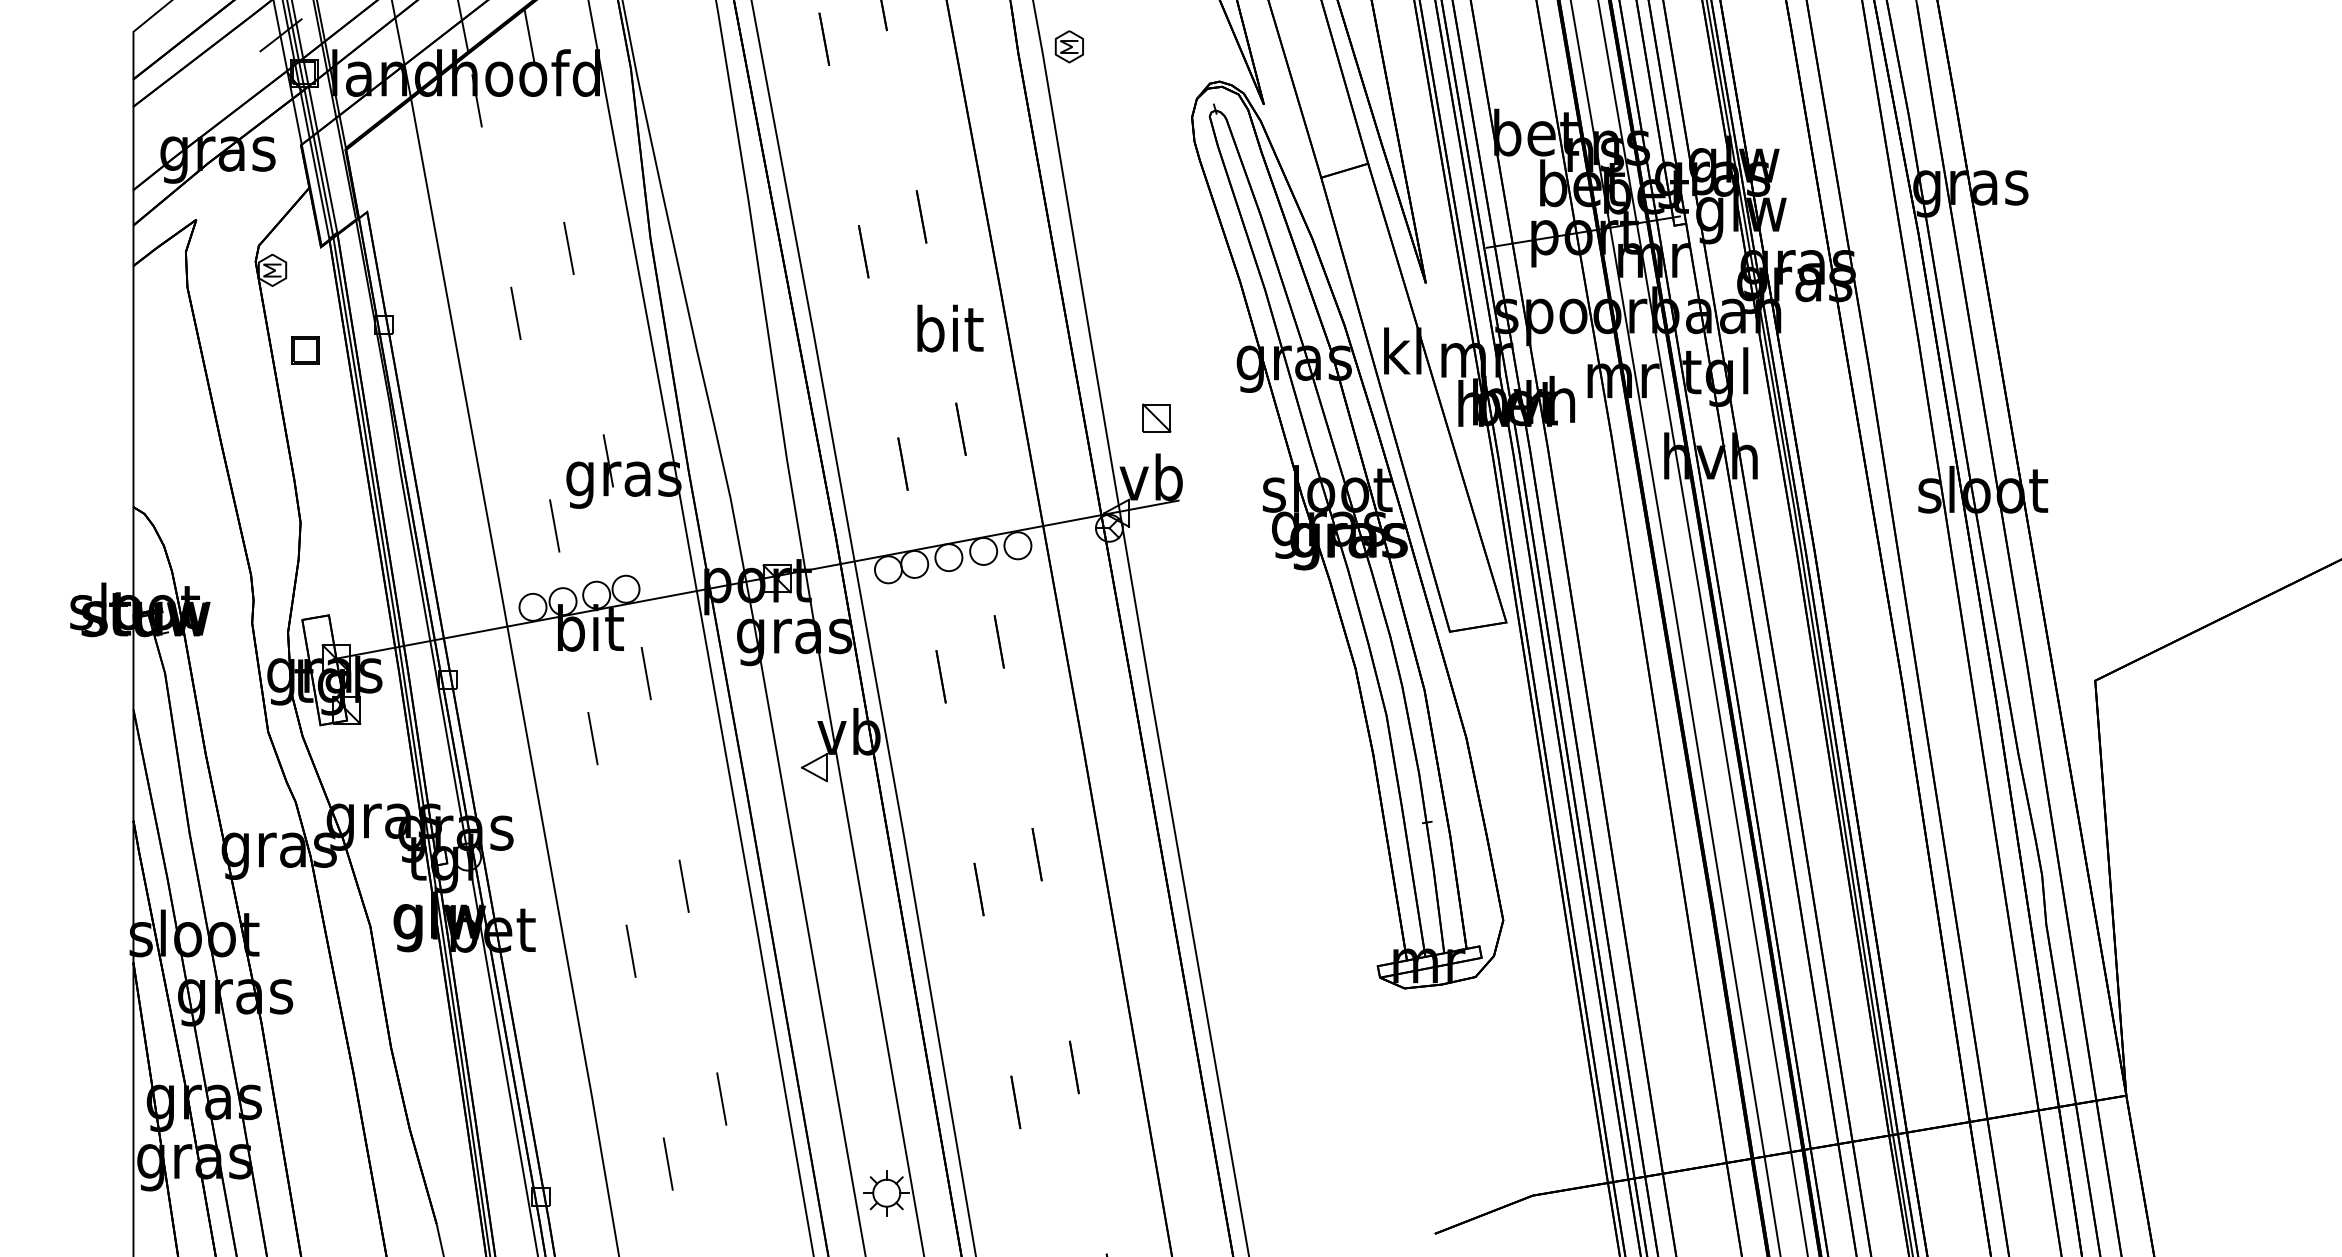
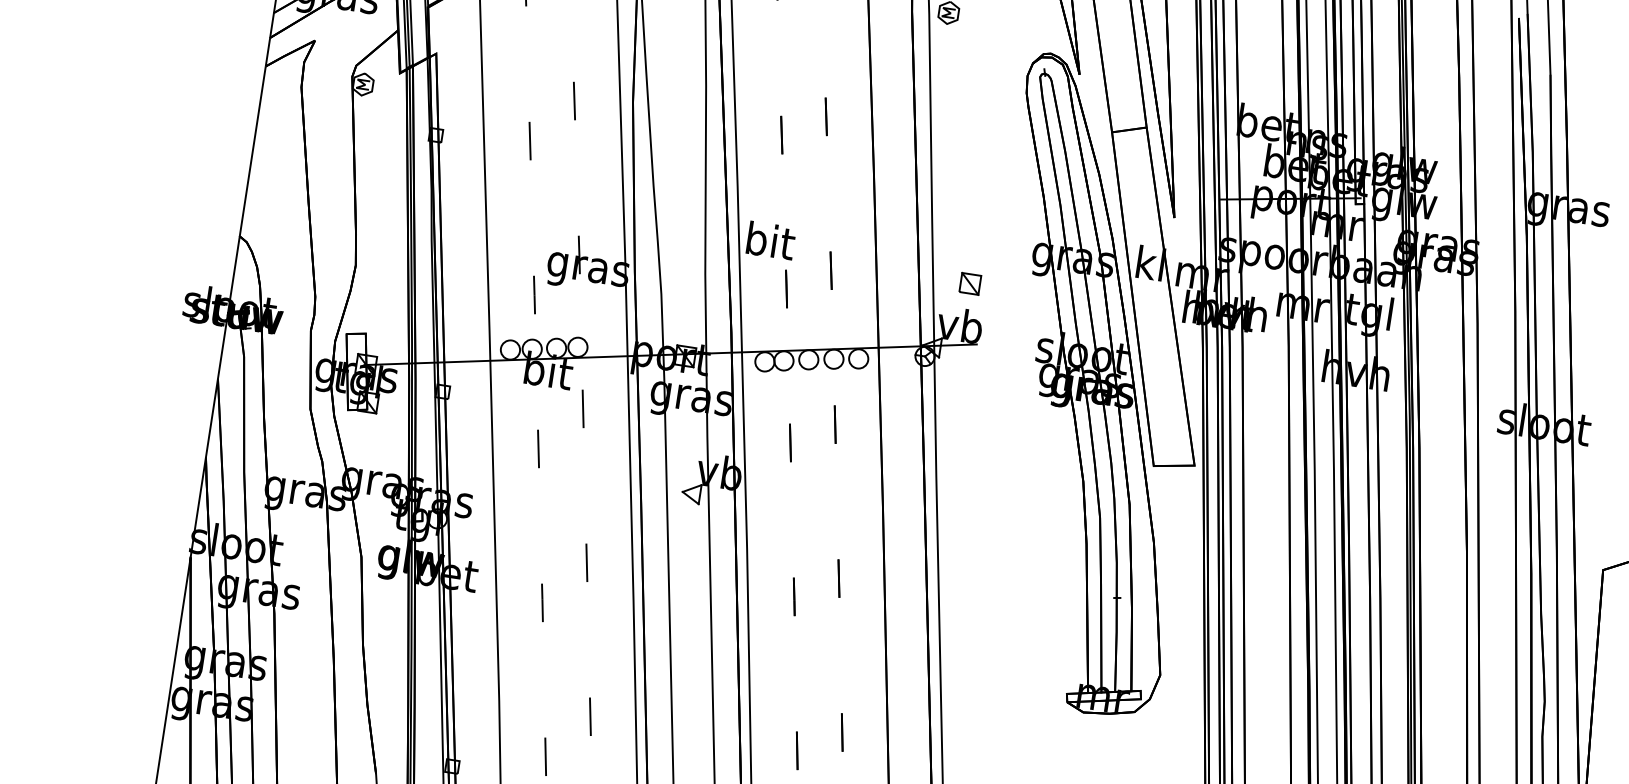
text: (950, 328) -> (771, 240), moved
part: (305, 350) -> (377, 144), removed

